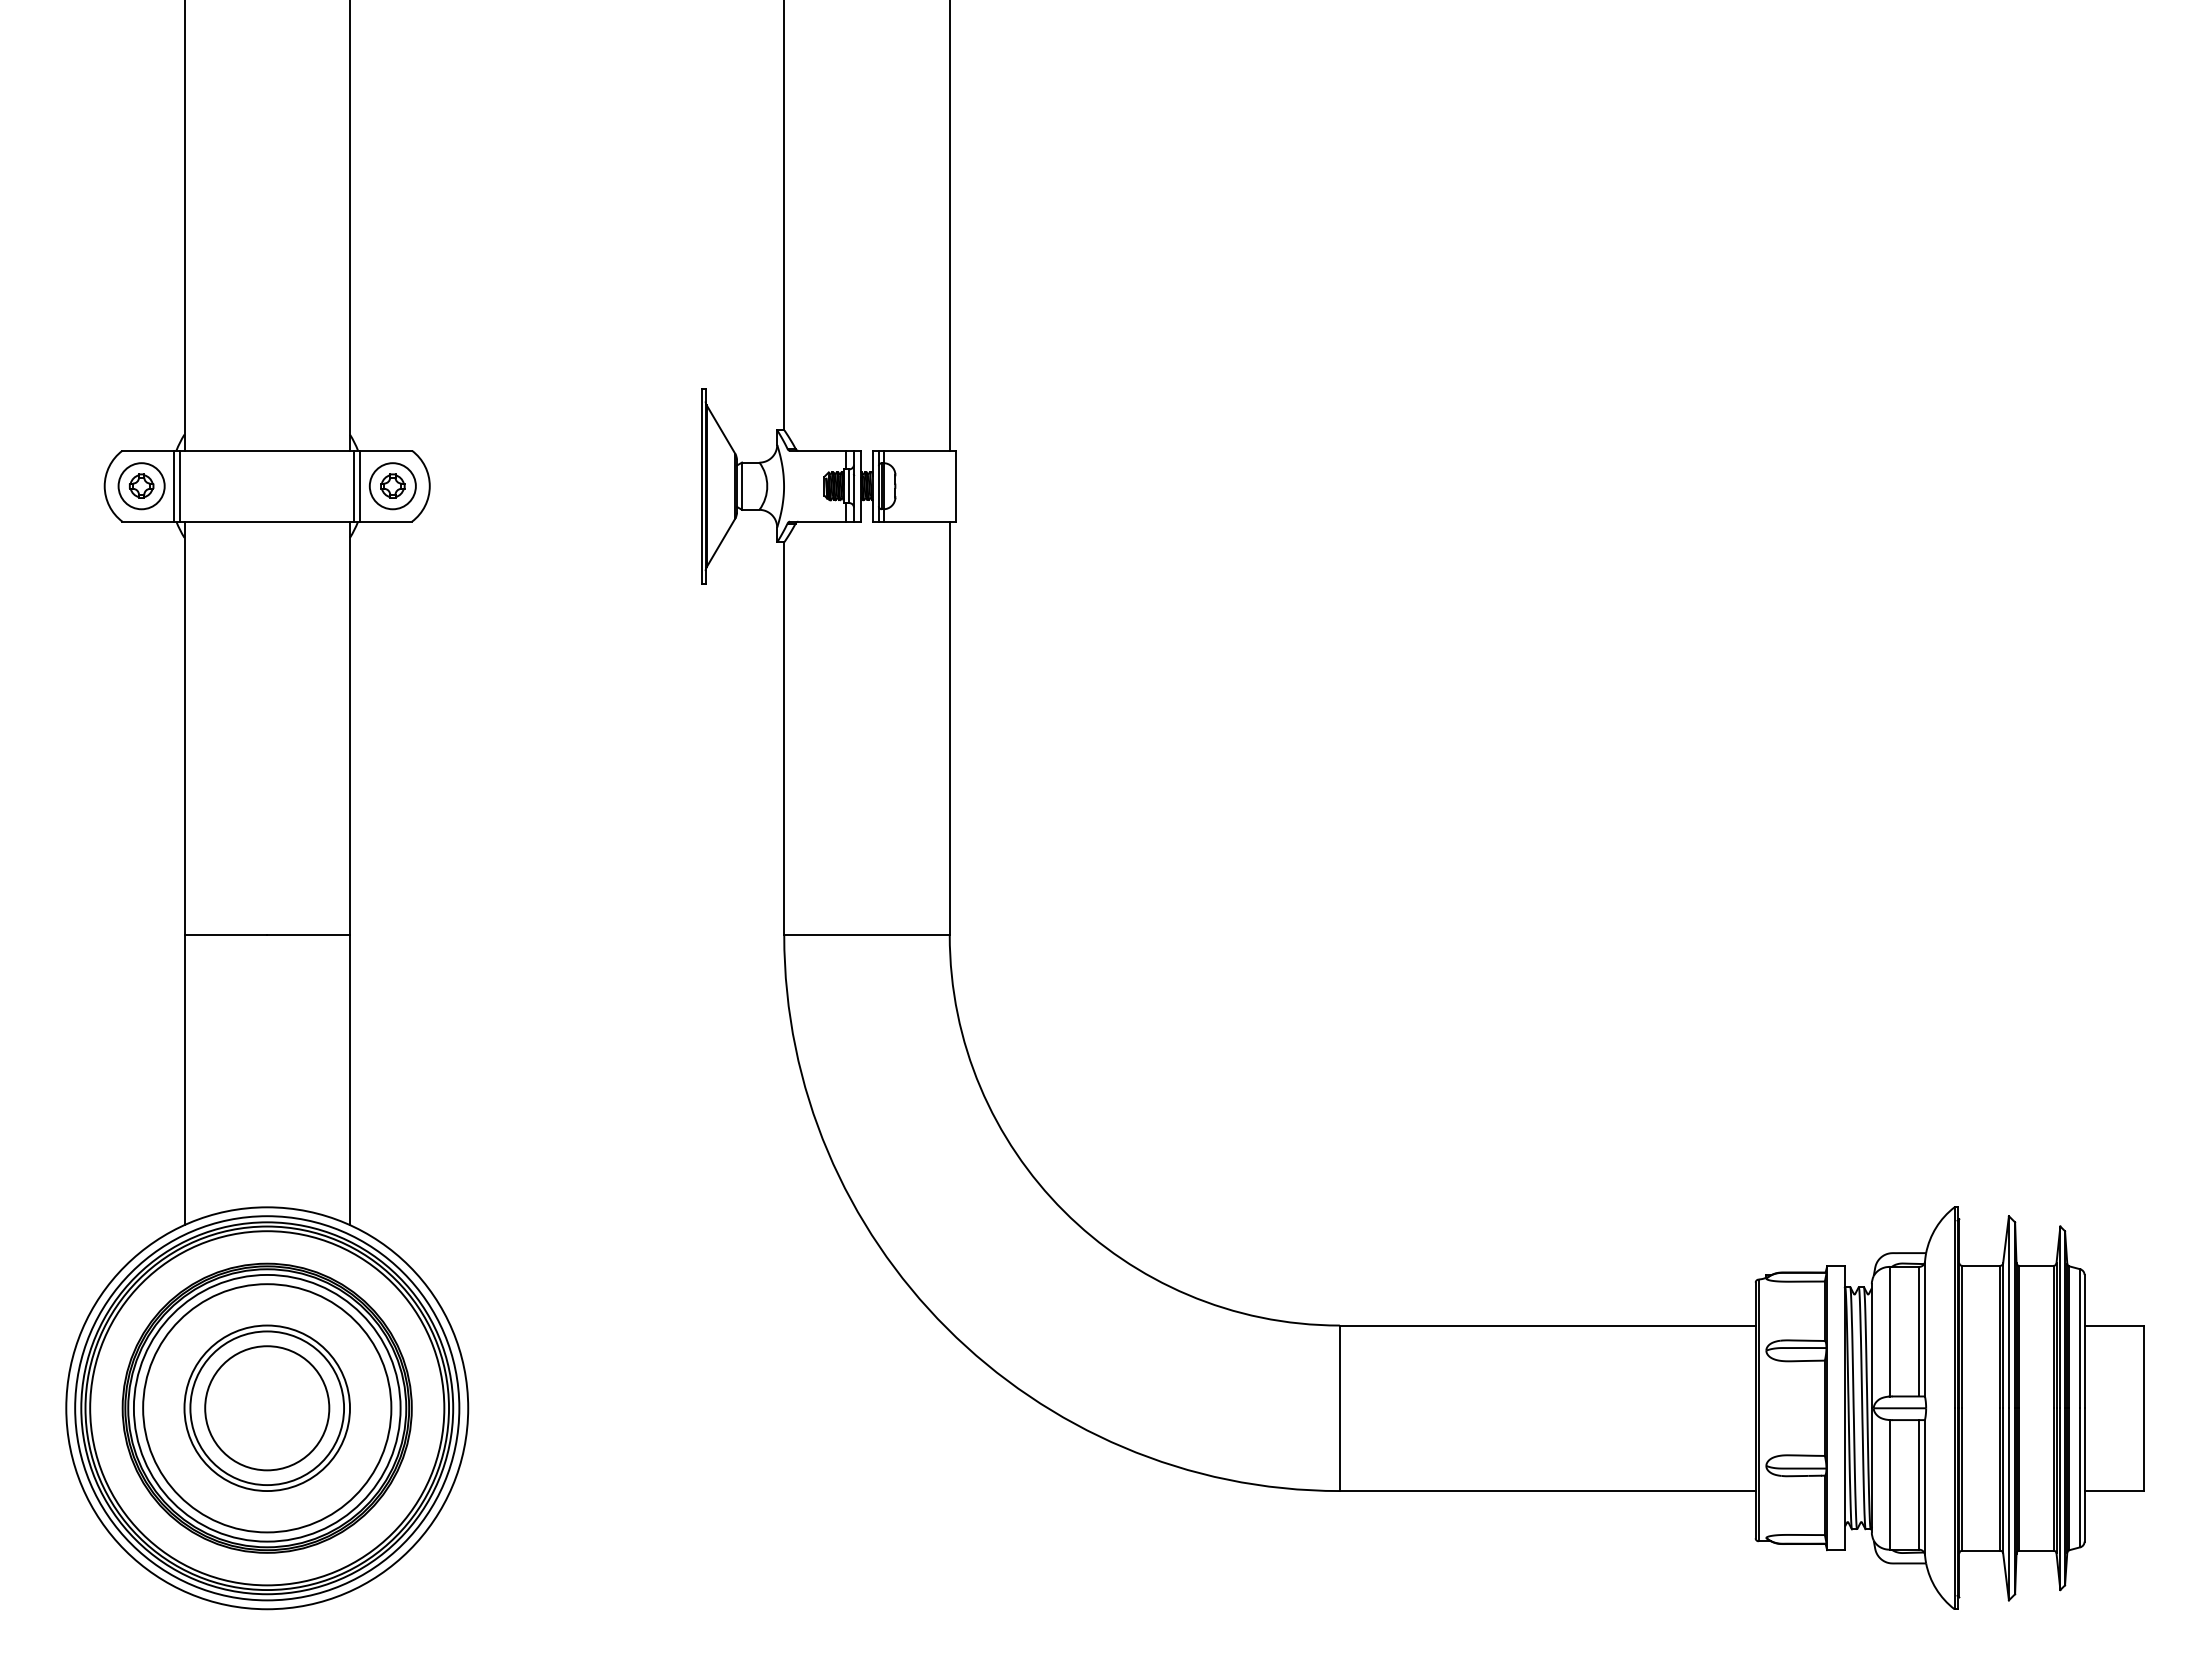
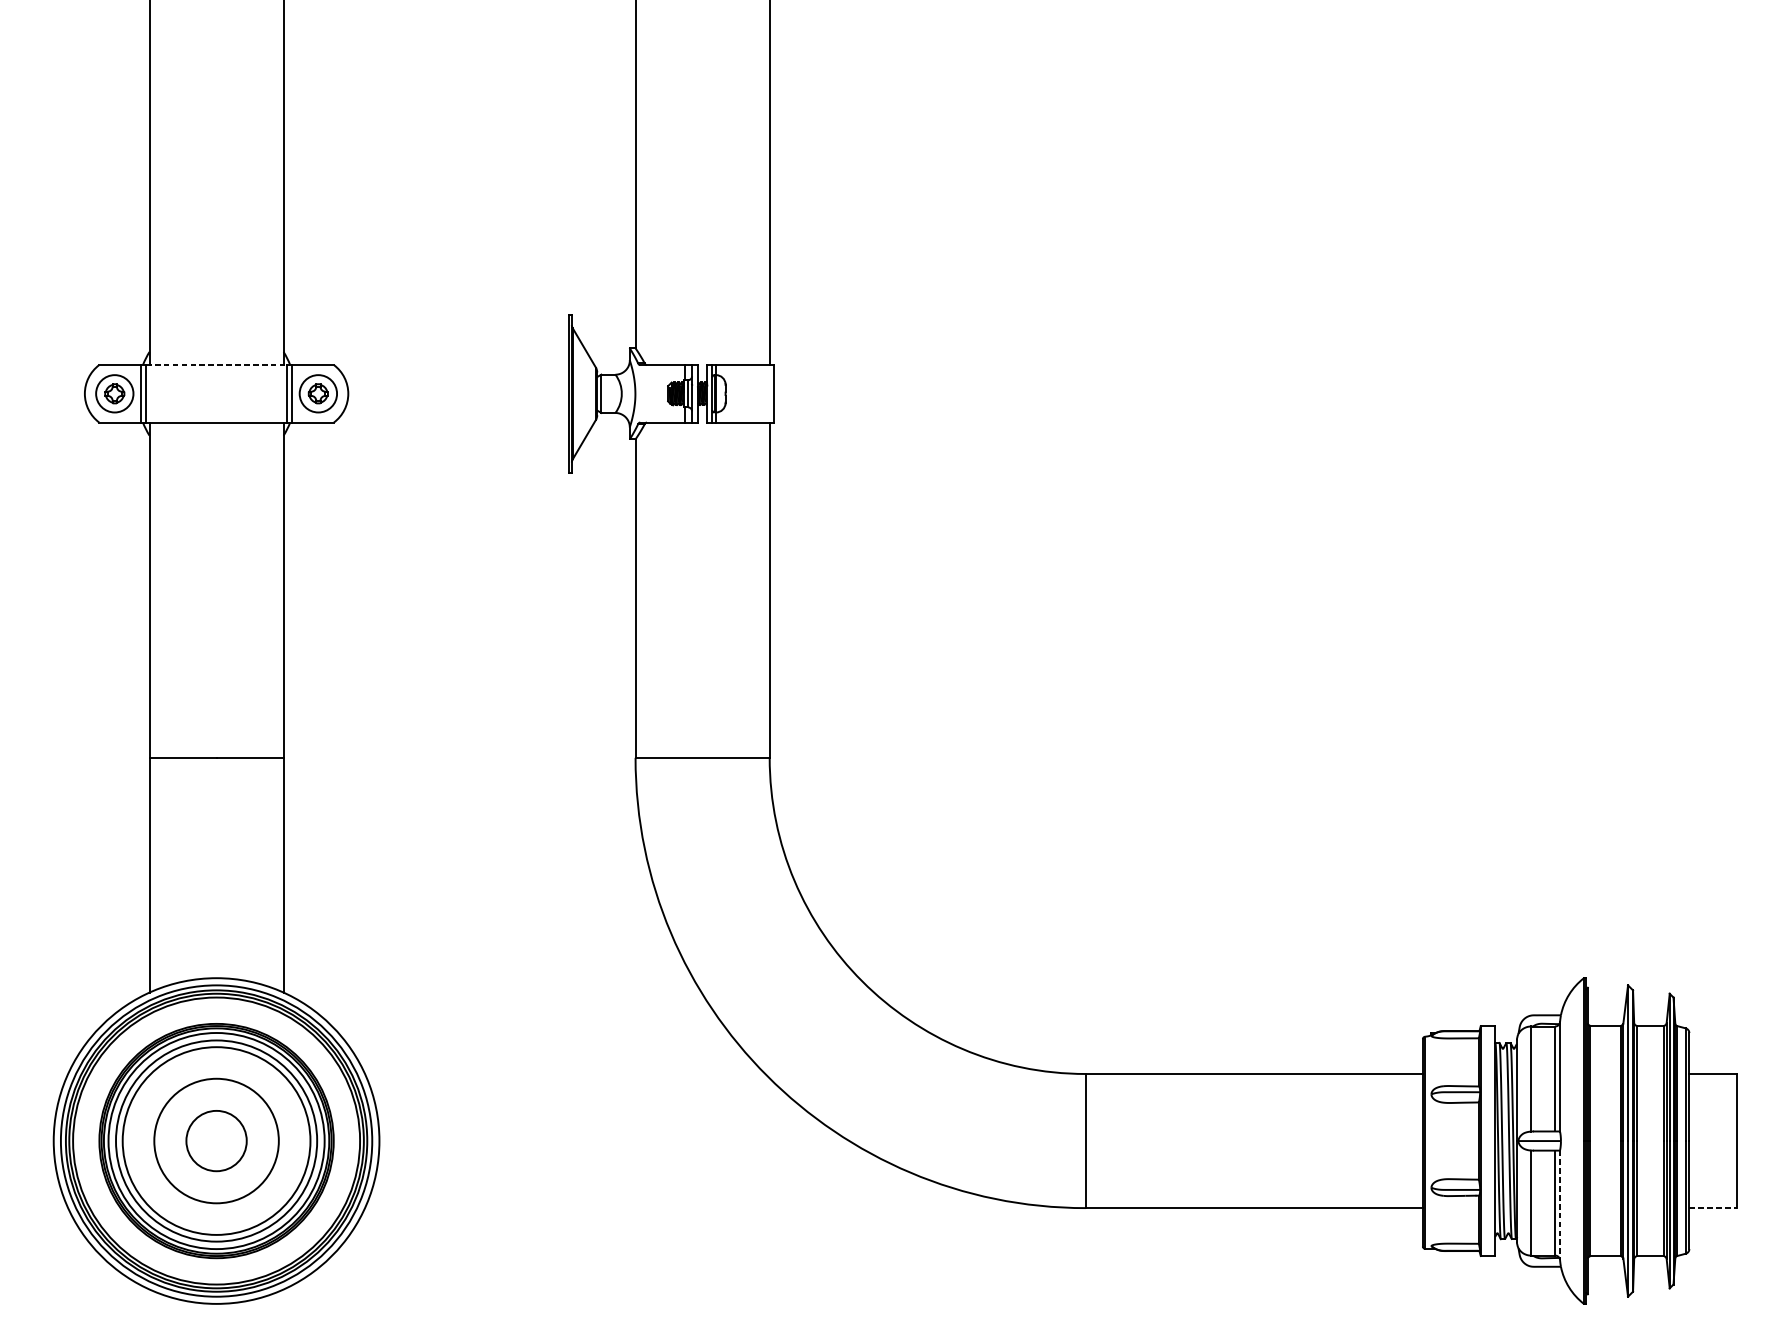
line: (267, 450) -> (216, 364), solid -> dashed
circle: (267, 1408) -> (216, 1141), size x0.6
circle: (267, 1408) -> (216, 1141), size x1.4
line: (1925, 1487) -> (1560, 1205), solid -> dashed
line: (2114, 1491) -> (1713, 1208), solid -> dashed

